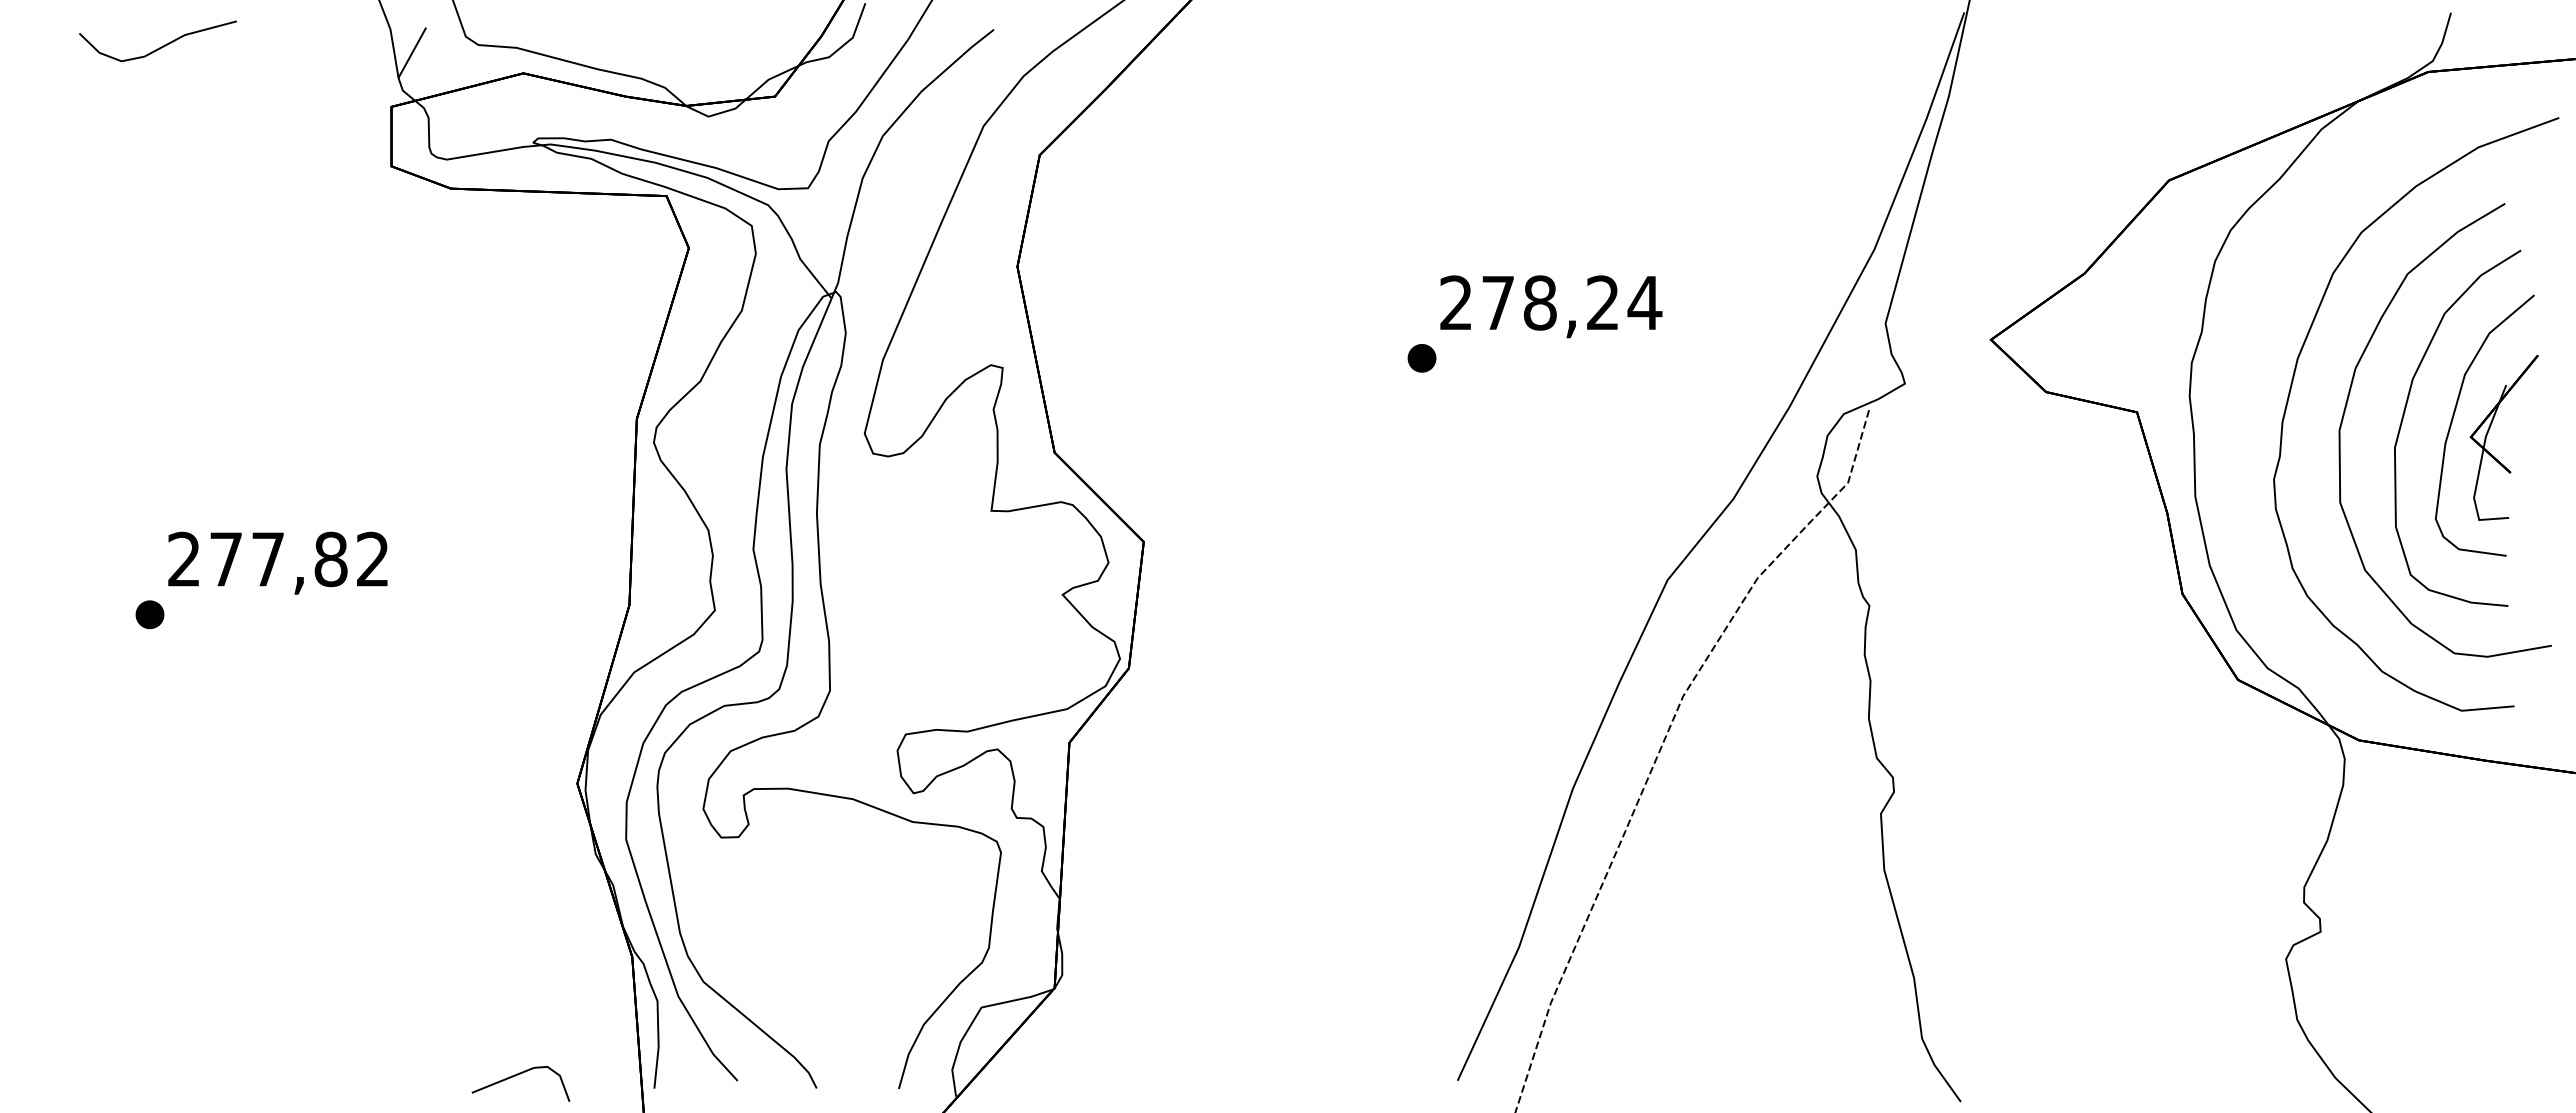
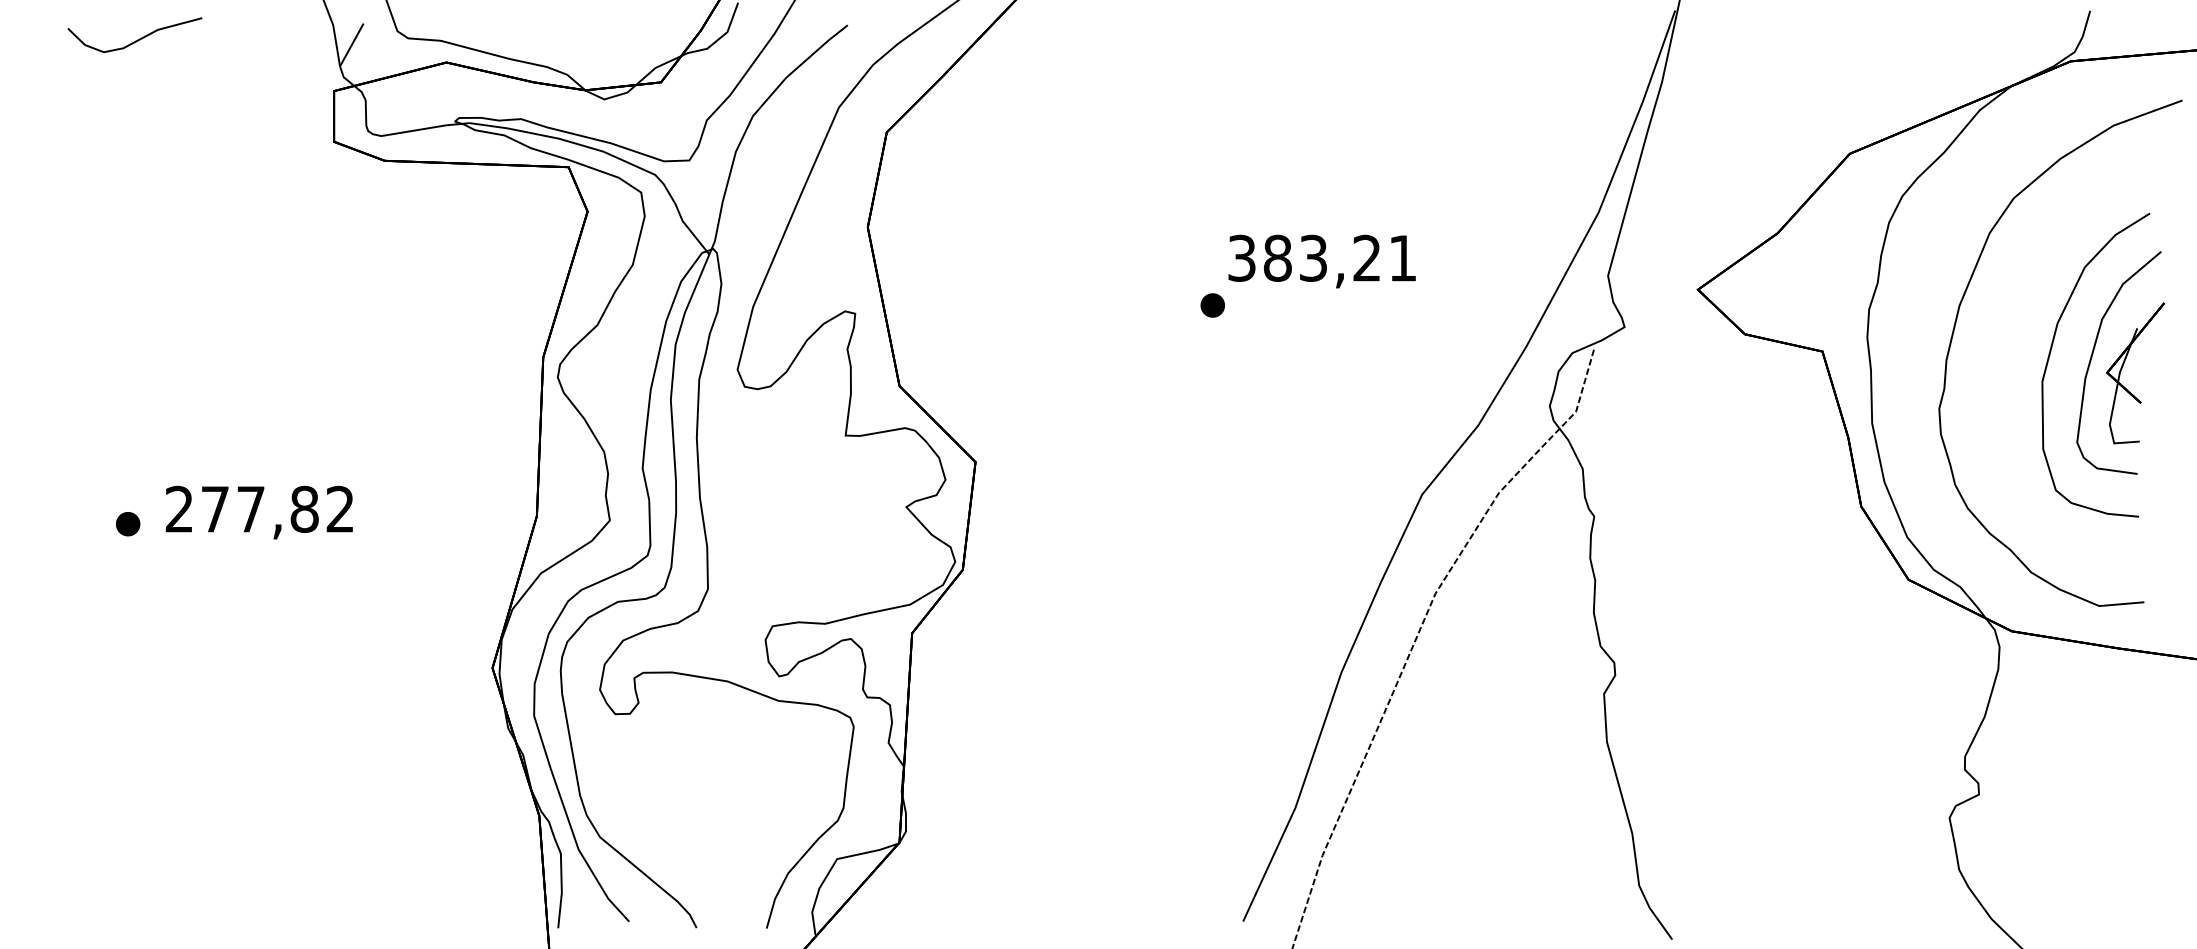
text: (1551, 302) -> (1323, 257), 278,24 -> 383,21
part: (2347, 404) -> (2001, 344), removed
text: (277, 562) -> (259, 512), moved
line: (518, 1075) -> (442, 917), removed

